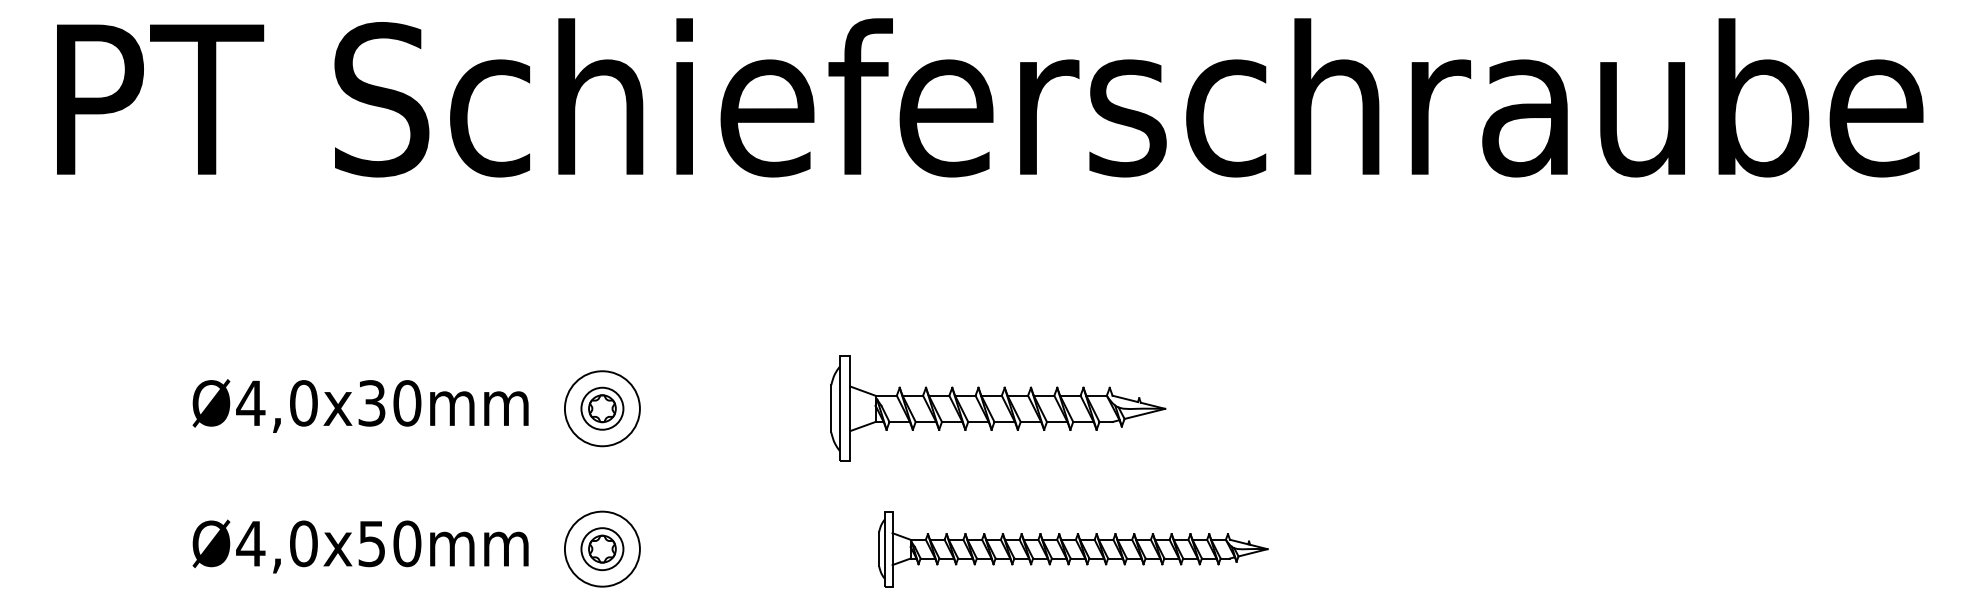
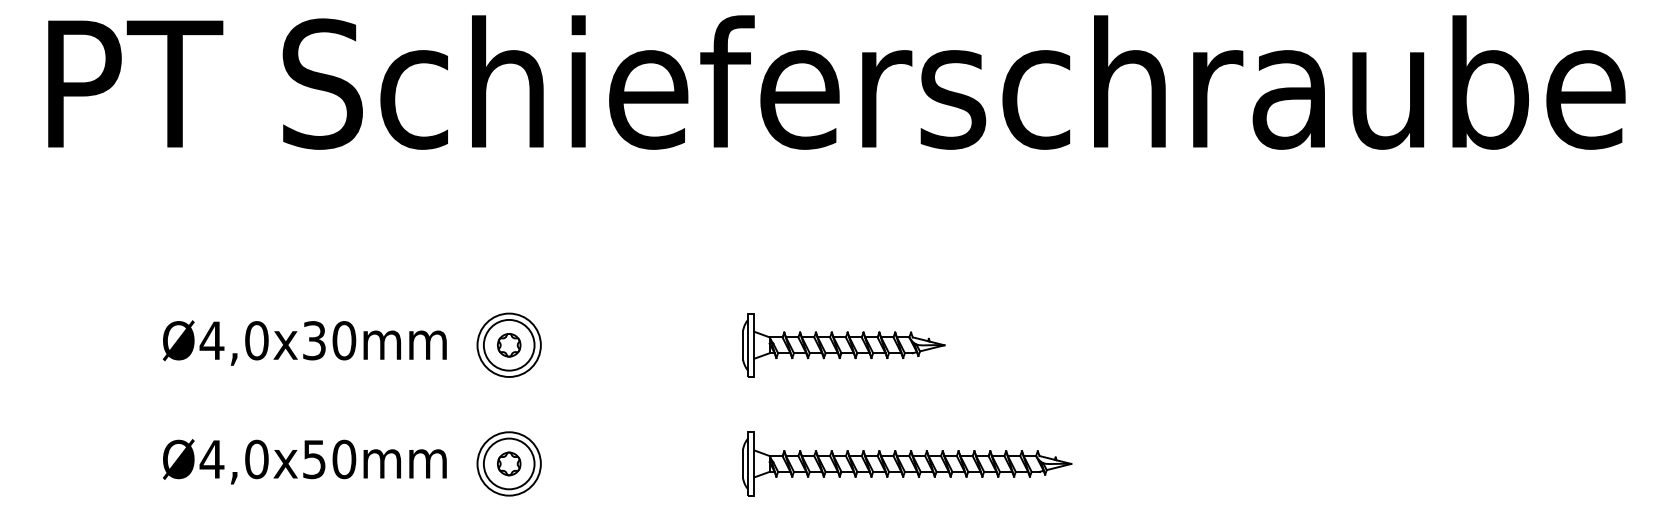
circle: (602, 408) -> (509, 345), size x1.43
part: (998, 408) -> (843, 345), size x0.71
circle: (602, 549) -> (509, 464), size x1.43

